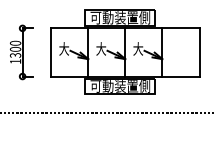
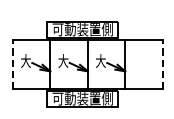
line: (51, 51) -> (13, 63), solid -> dashed
line: (199, 51) -> (162, 63), solid -> dashed

